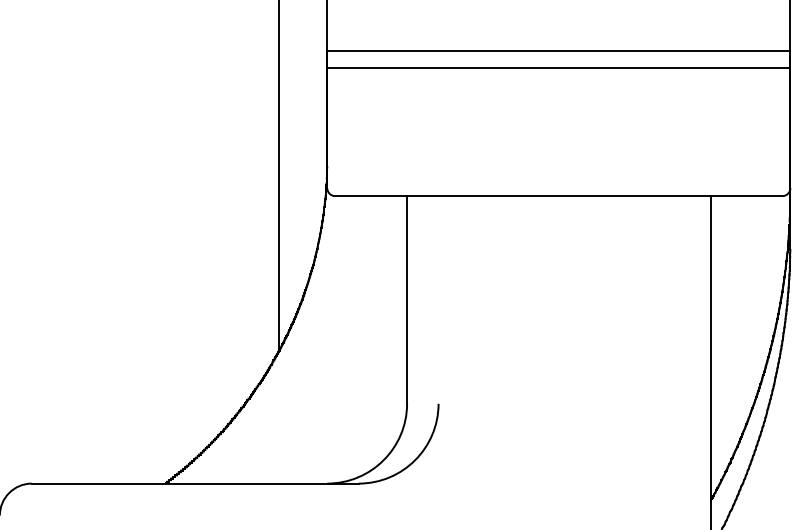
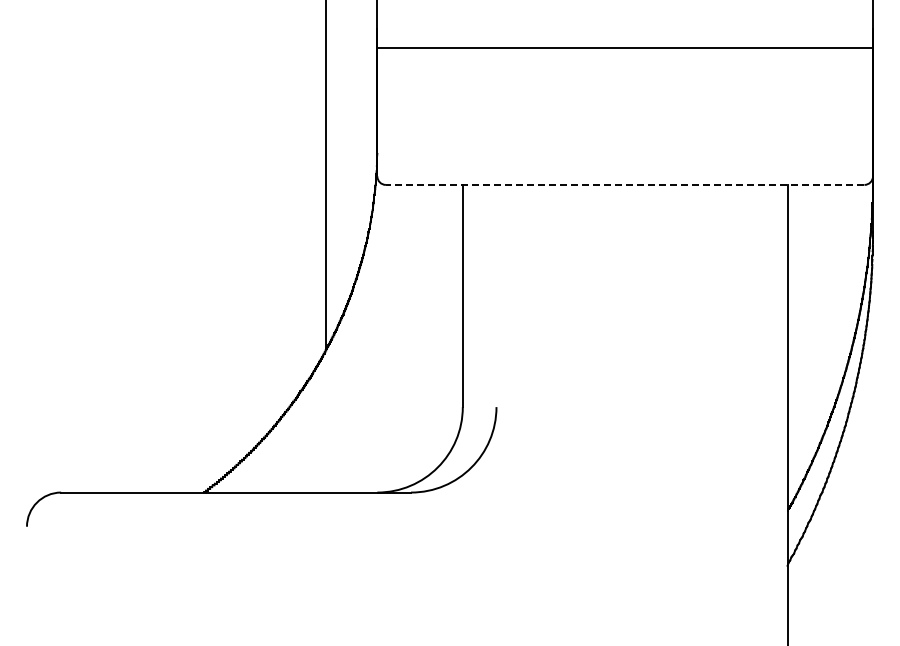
line: (559, 50) -> (625, 29), removed
line: (558, 195) -> (624, 184), solid -> dashed

